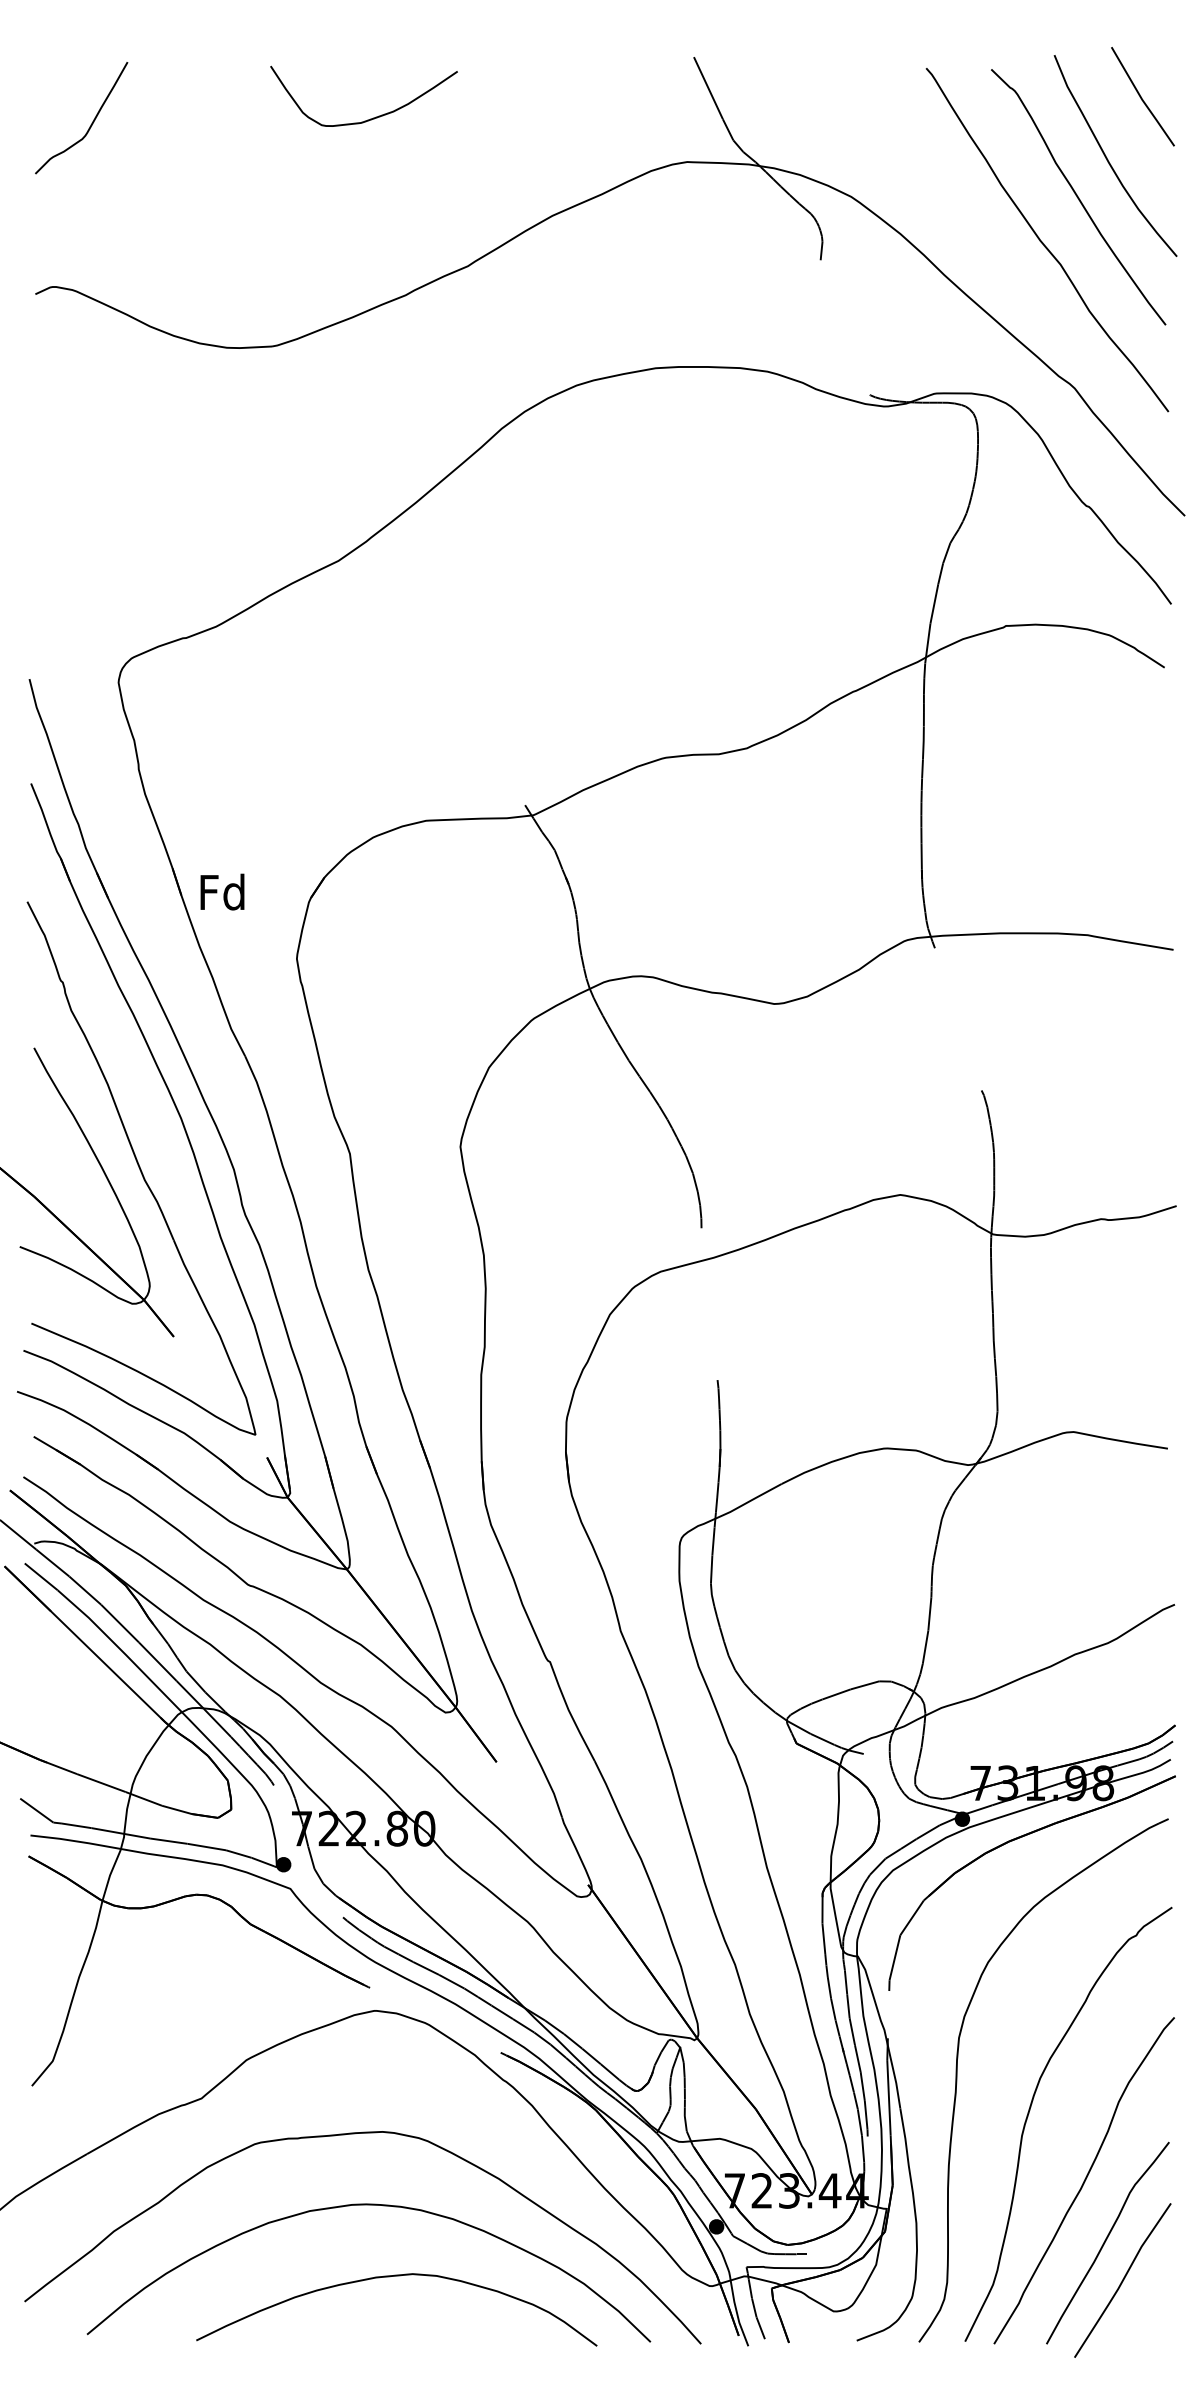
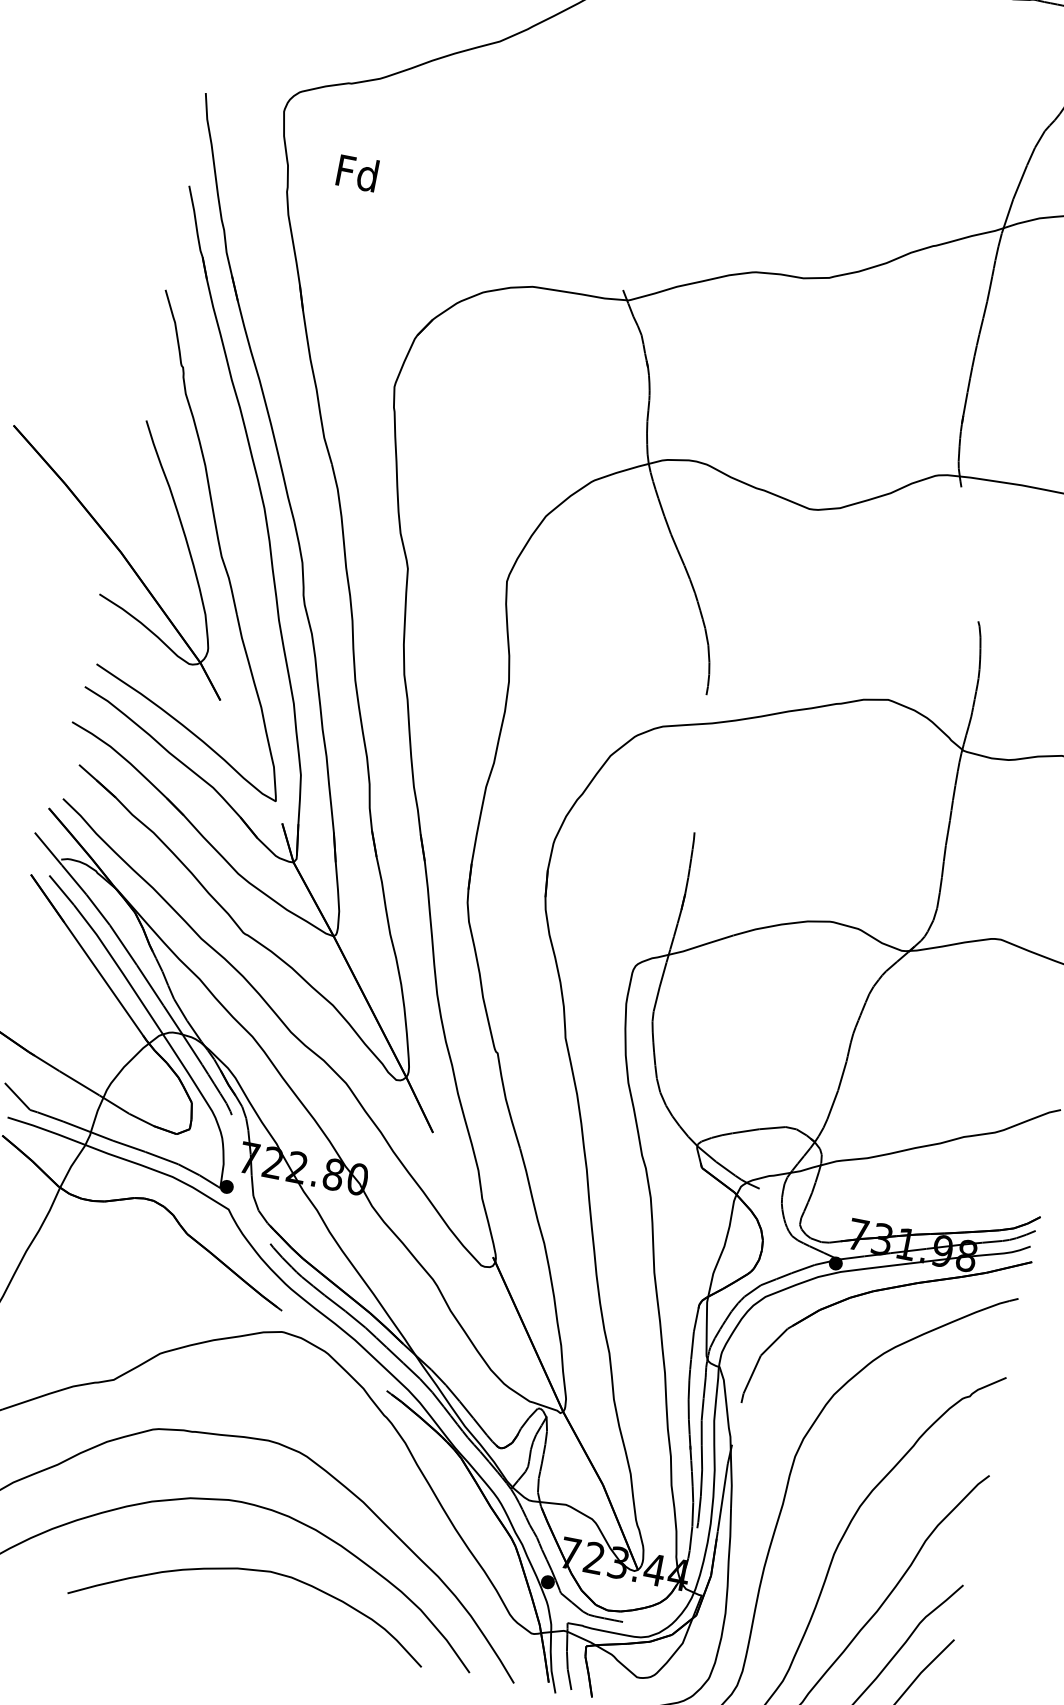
text: (222, 891) -> (357, 172), moved

